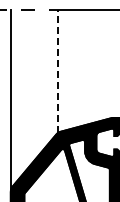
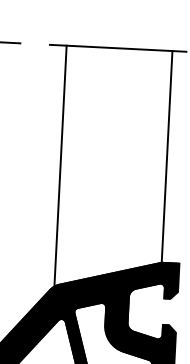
line: (112, 64) -> (167, 157), added
line: (58, 71) -> (60, 165), dashed -> solid

